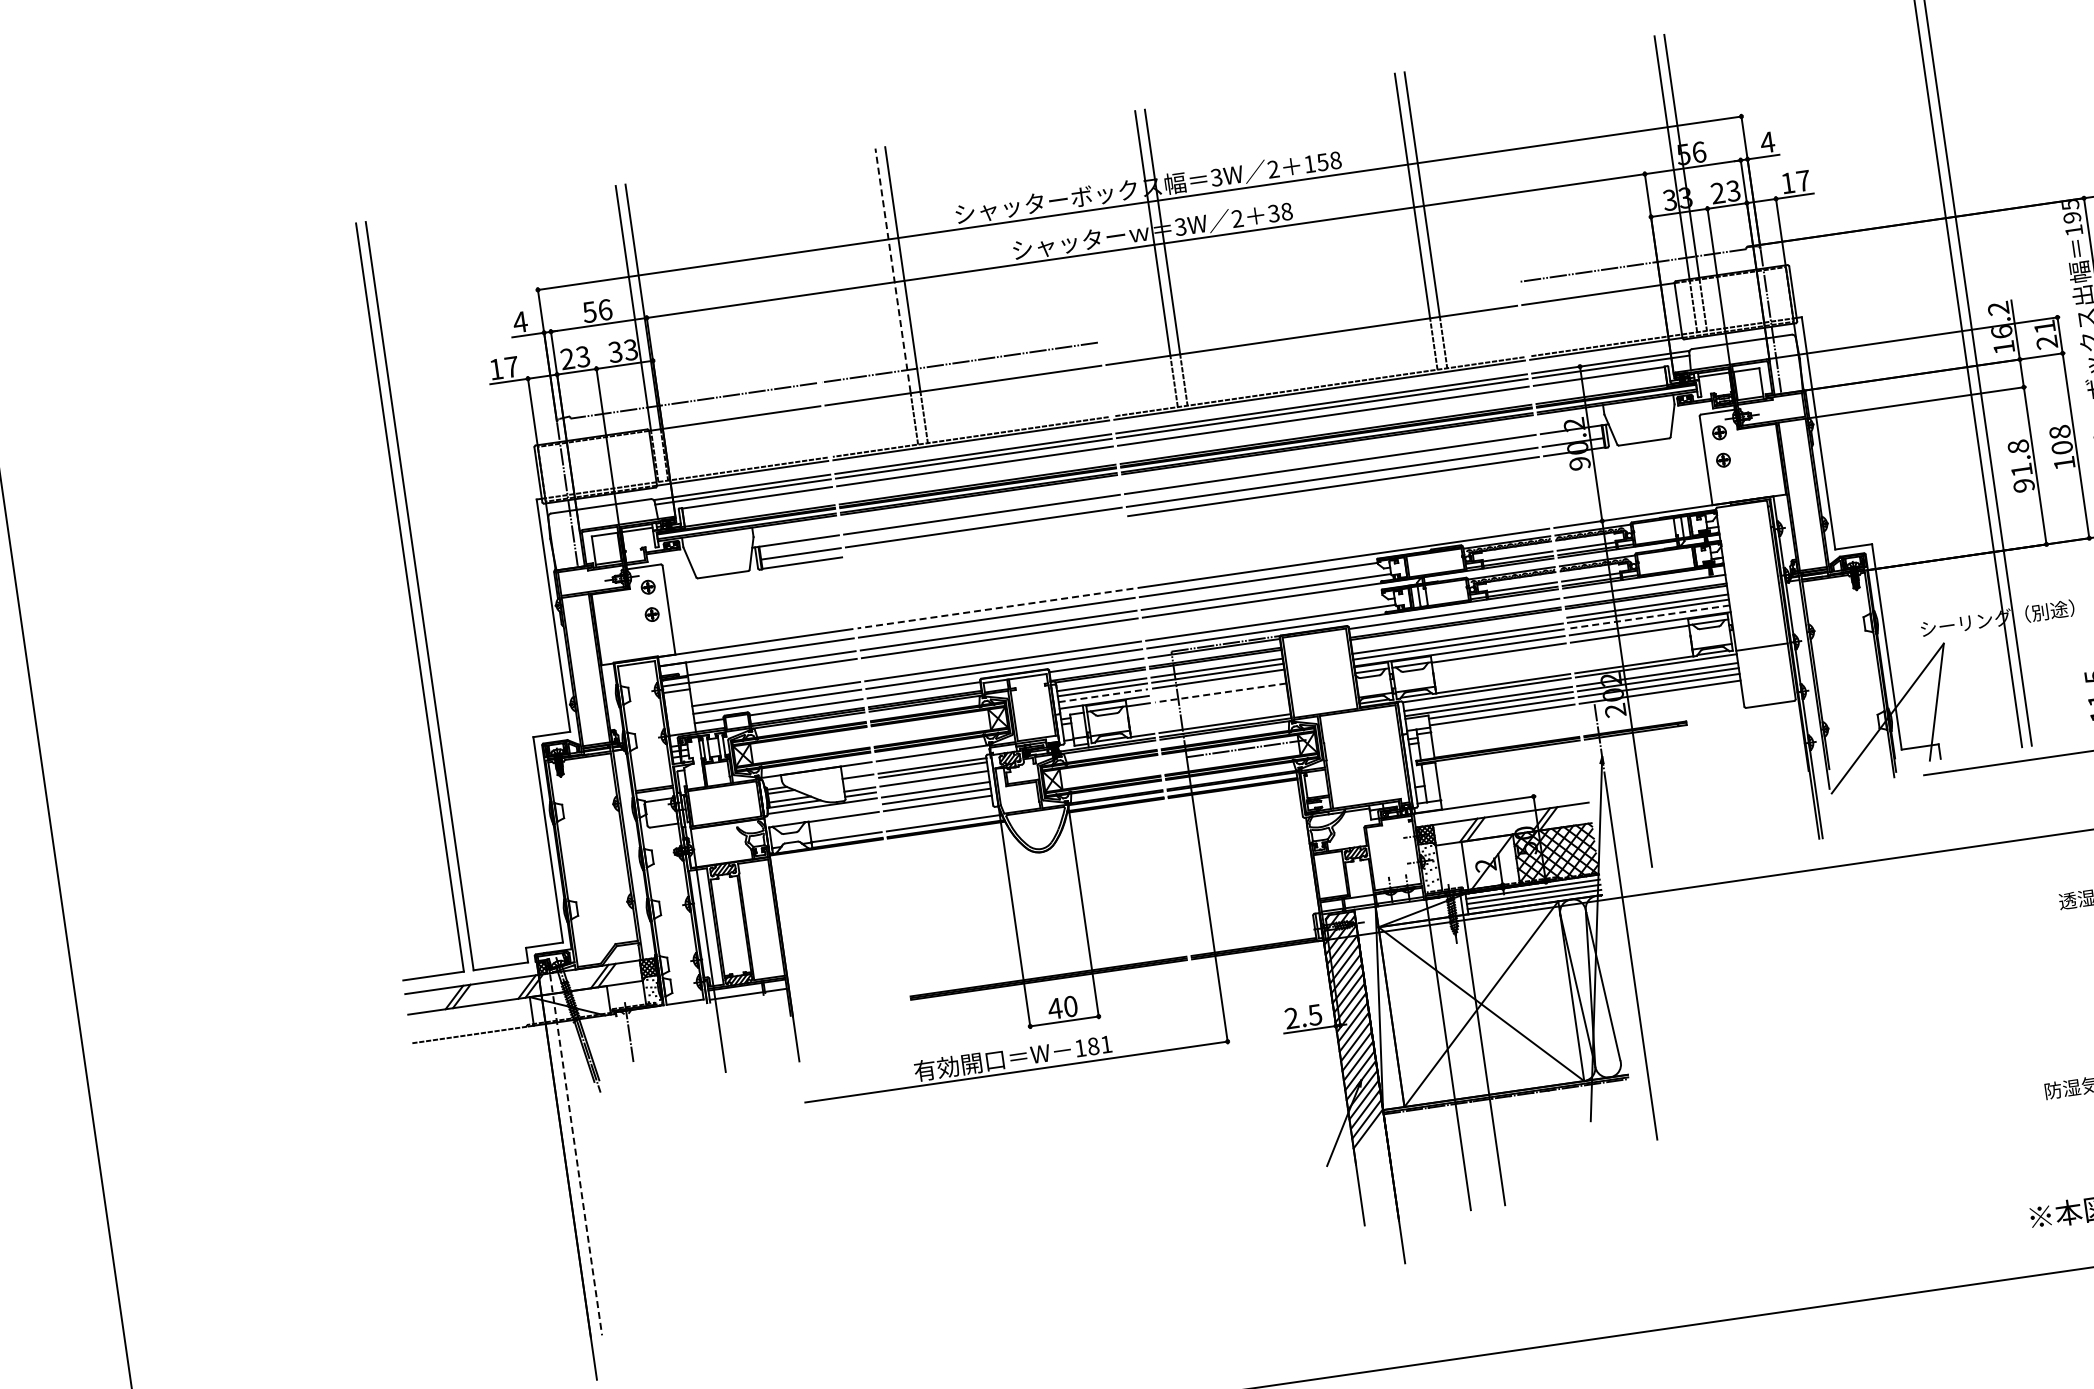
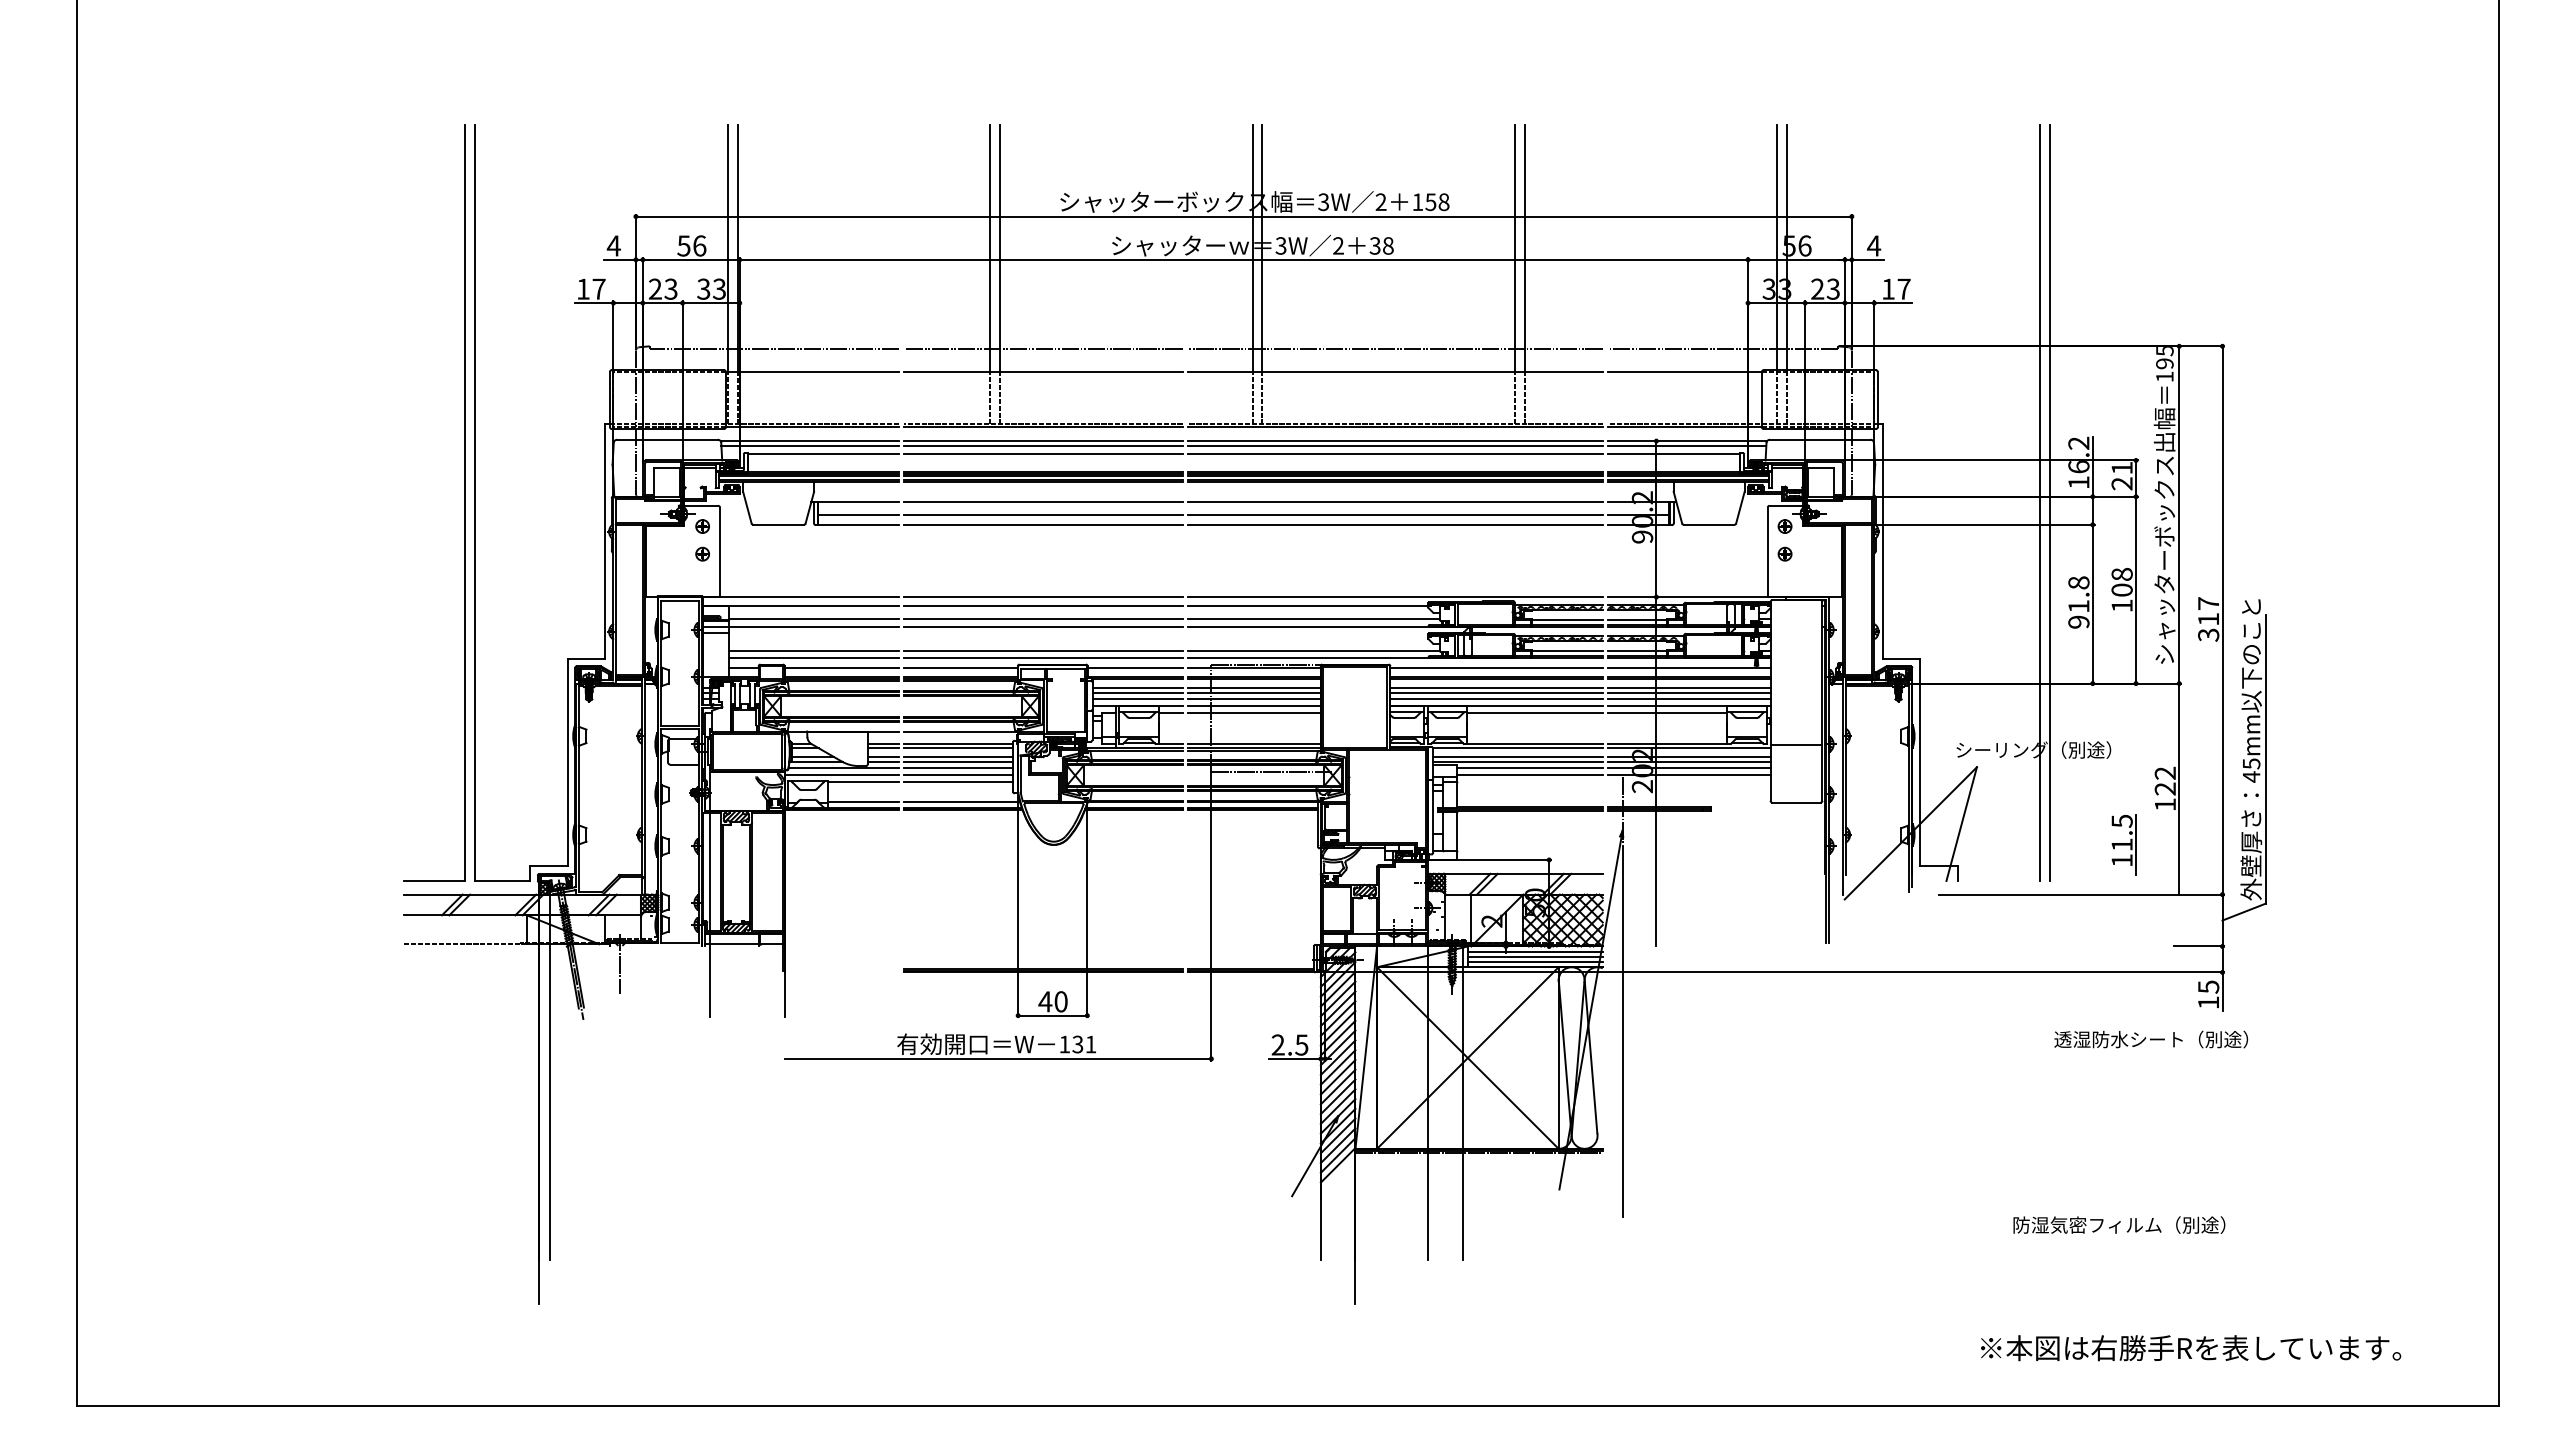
line: (893, 270) -> (990, 247), dashed -> solid
line: (1307, 312) -> (1394, 348), added
line: (985, 536) -> (1043, 524), added
line: (994, 609) -> (1042, 597), dashed -> solid
line: (1648, 616) -> (1688, 698), dashed -> solid
line: (1456, 633) -> (1496, 687), added
line: (1218, 685) -> (1253, 705), added
line: (1219, 692) -> (1253, 712), dashed -> solid
line: (1104, 695) -> (1138, 698), dashed -> solid
line: (857, 781) -> (882, 748), added
line: (935, 784) -> (958, 762), added
line: (821, 812) -> (841, 774), added
text: (1093, 1046) -> (1077, 1044), 181 -> 131
line: (576, 1155) -> (550, 1078), dashed -> solid

